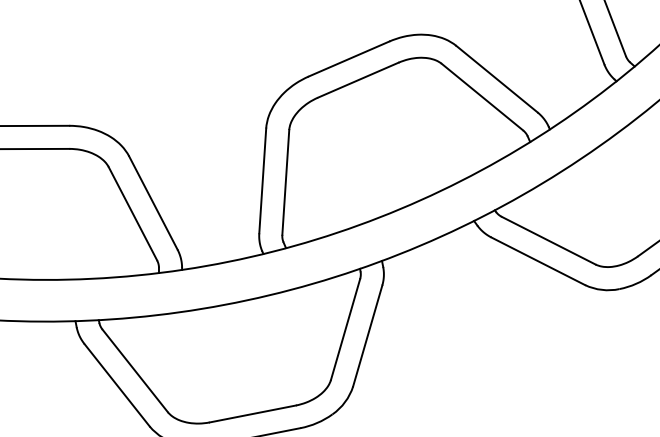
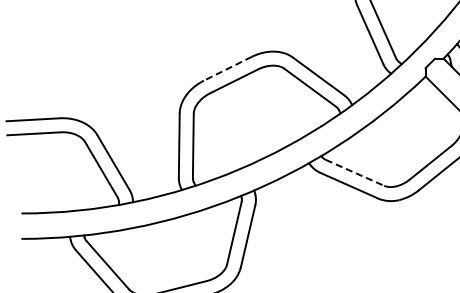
line: (348, 58) -> (227, 68), solid -> dashed
line: (549, 240) -> (355, 172), solid -> dashed

